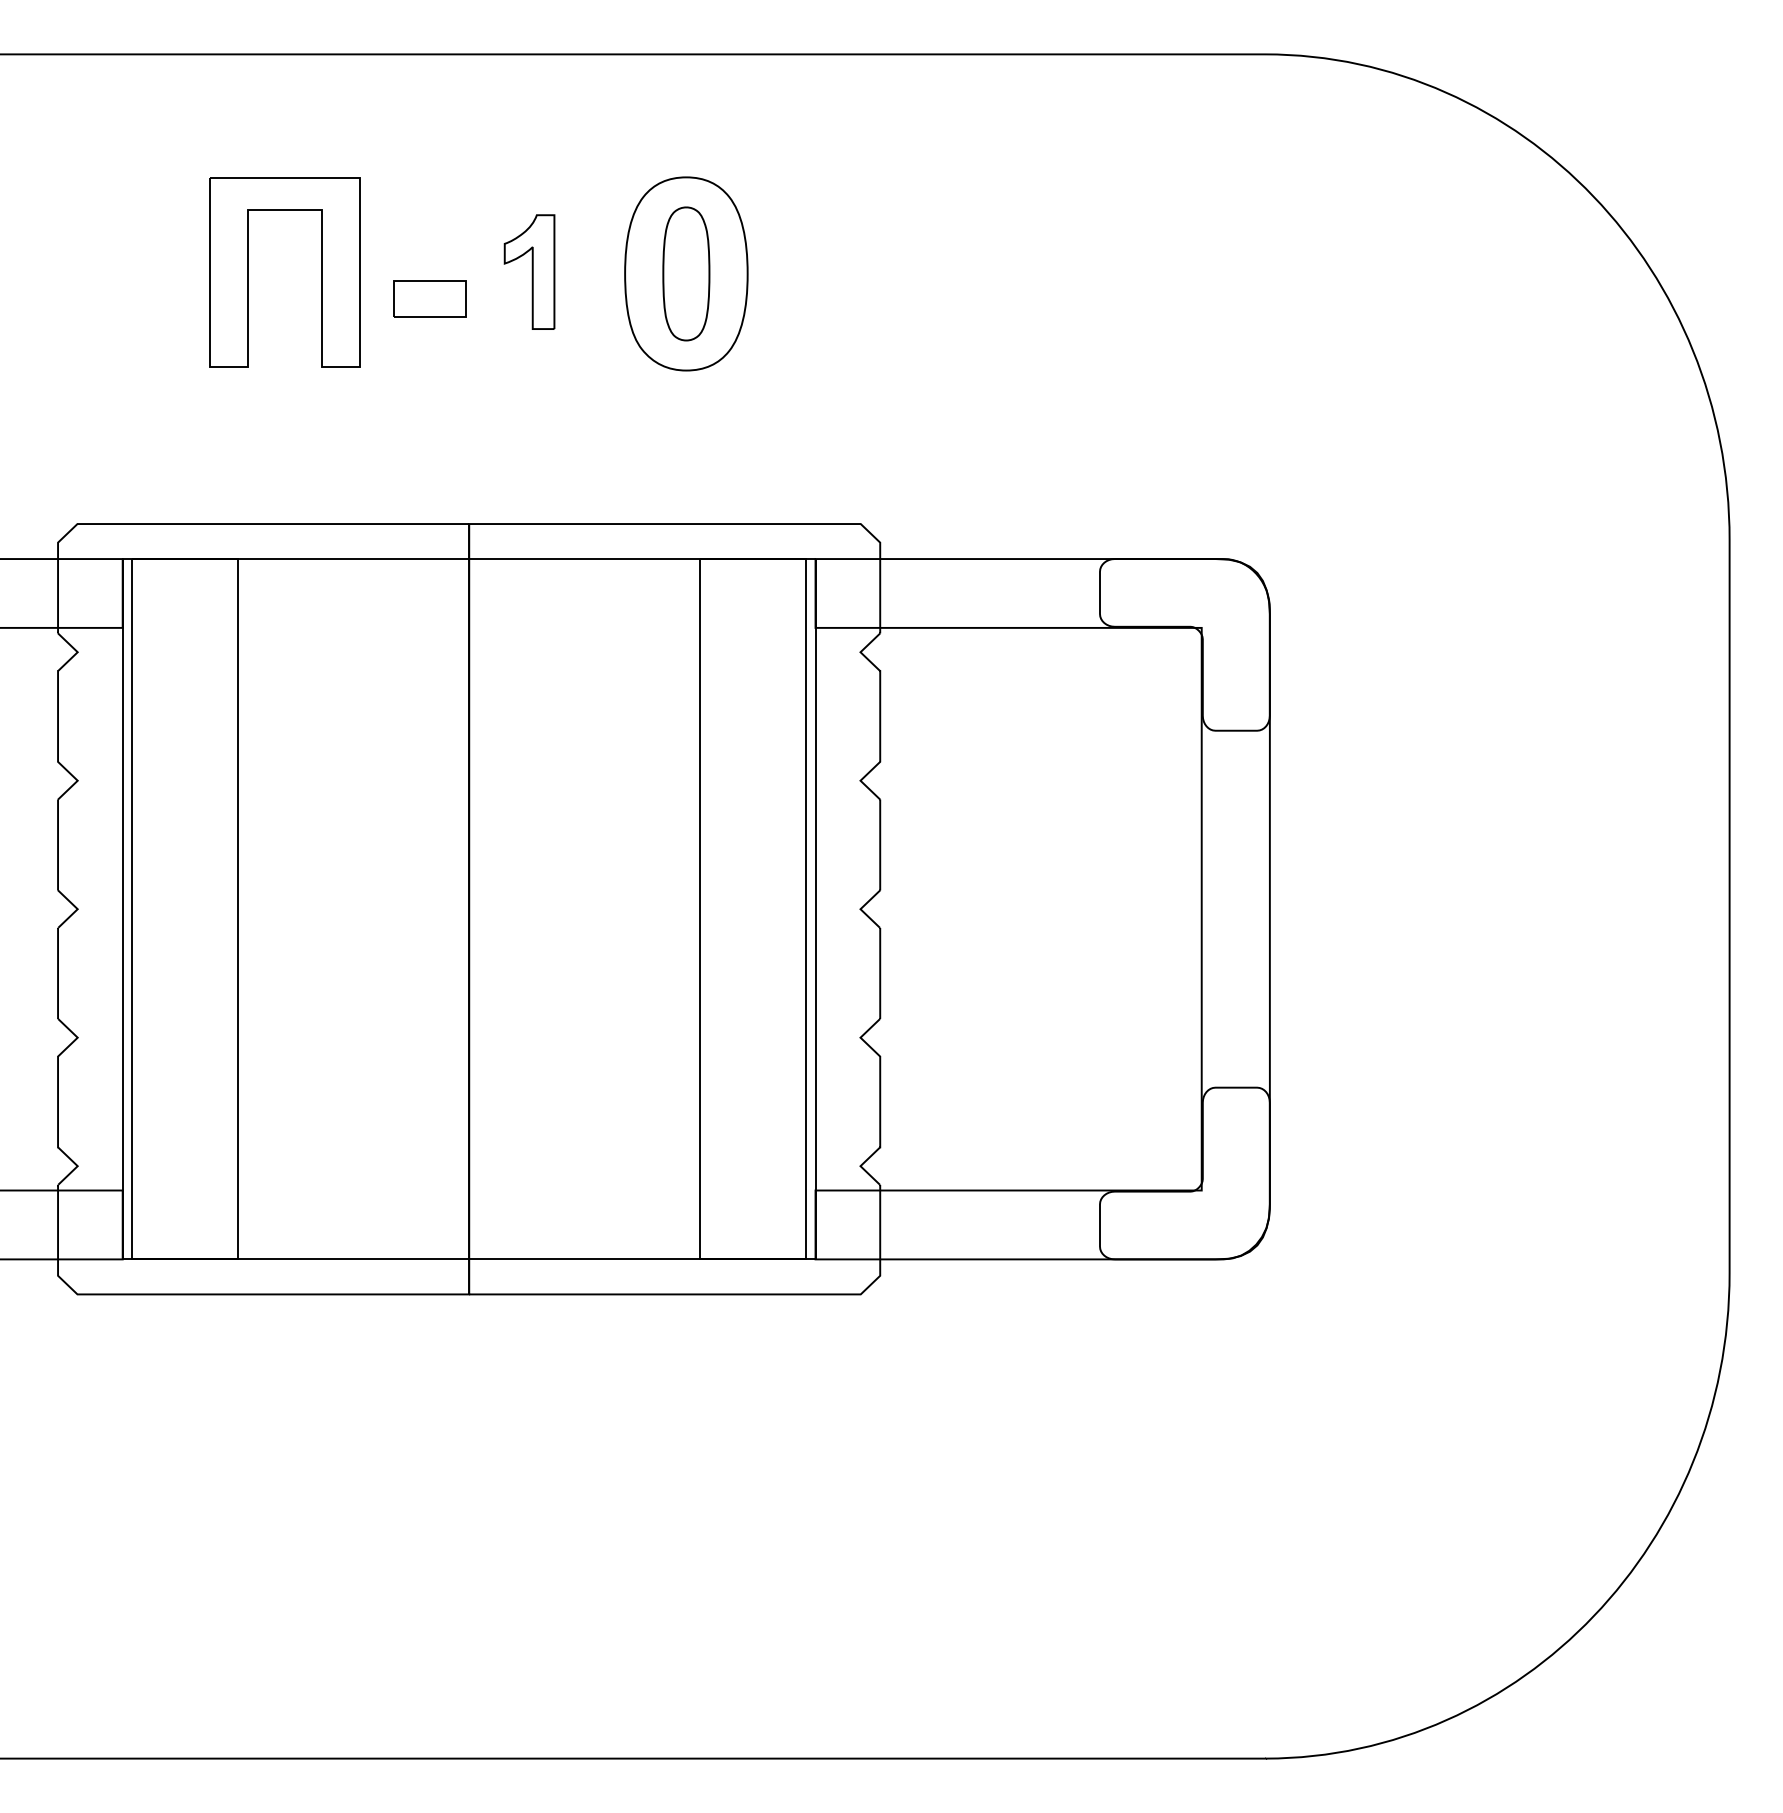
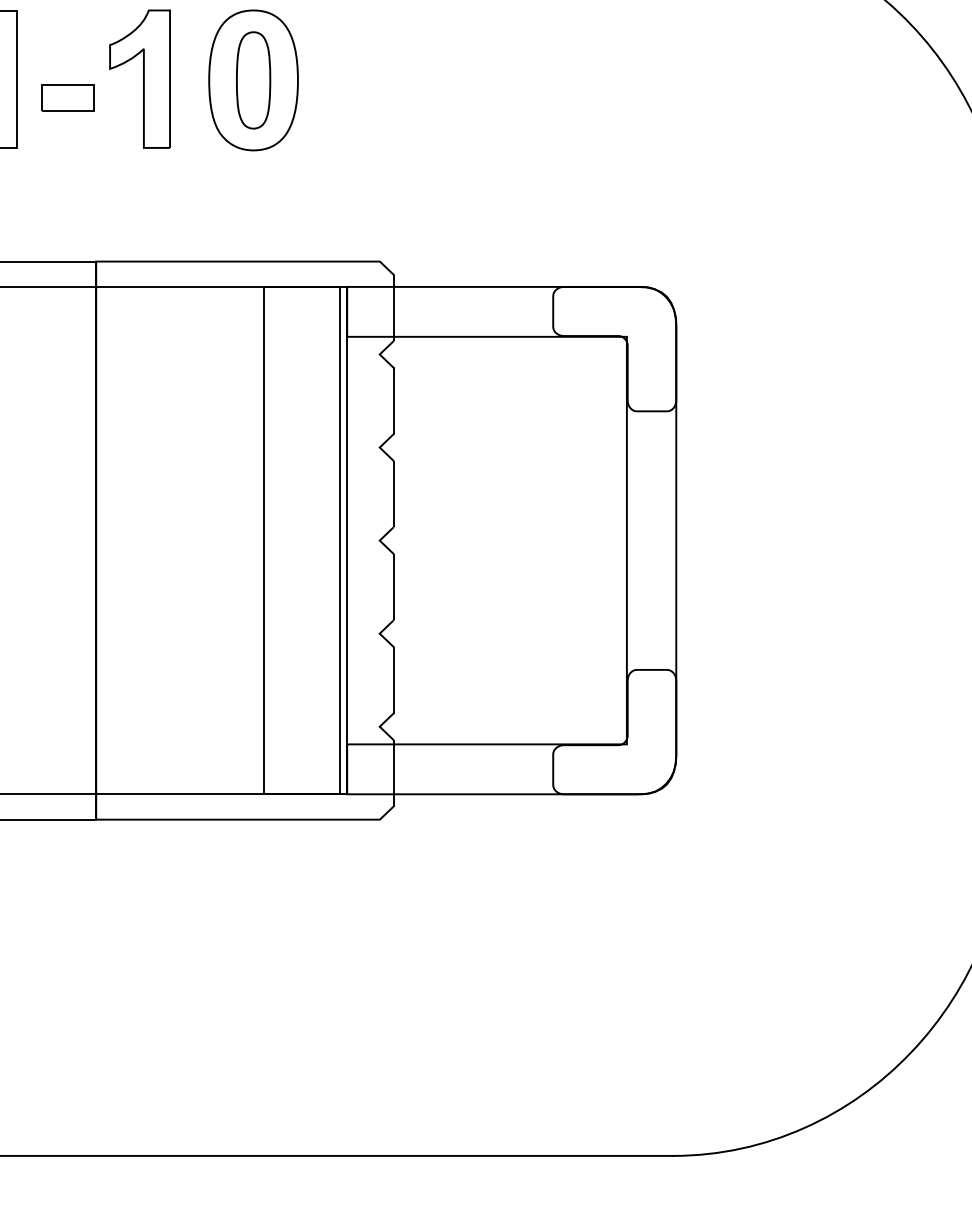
part: (529, 271) -> (139, 78), size x1.67

